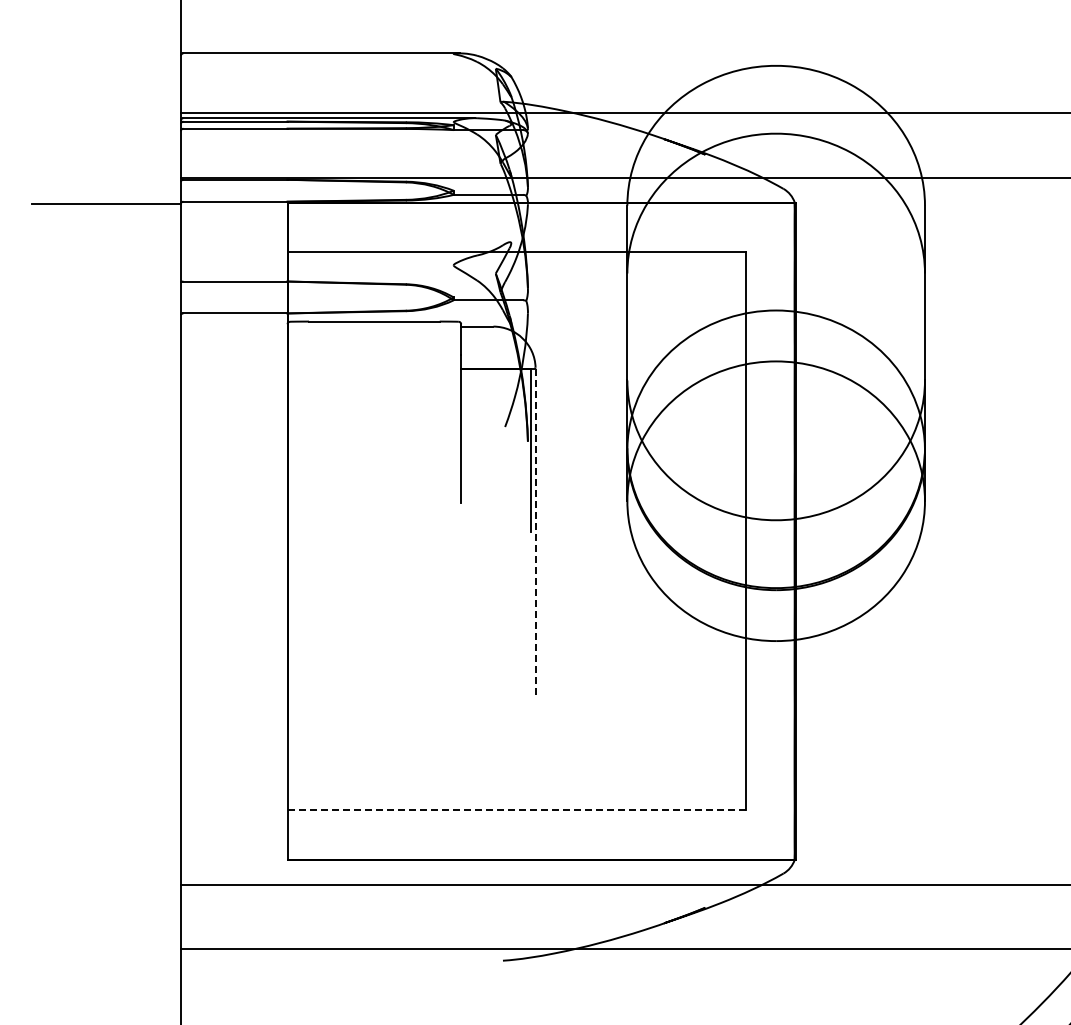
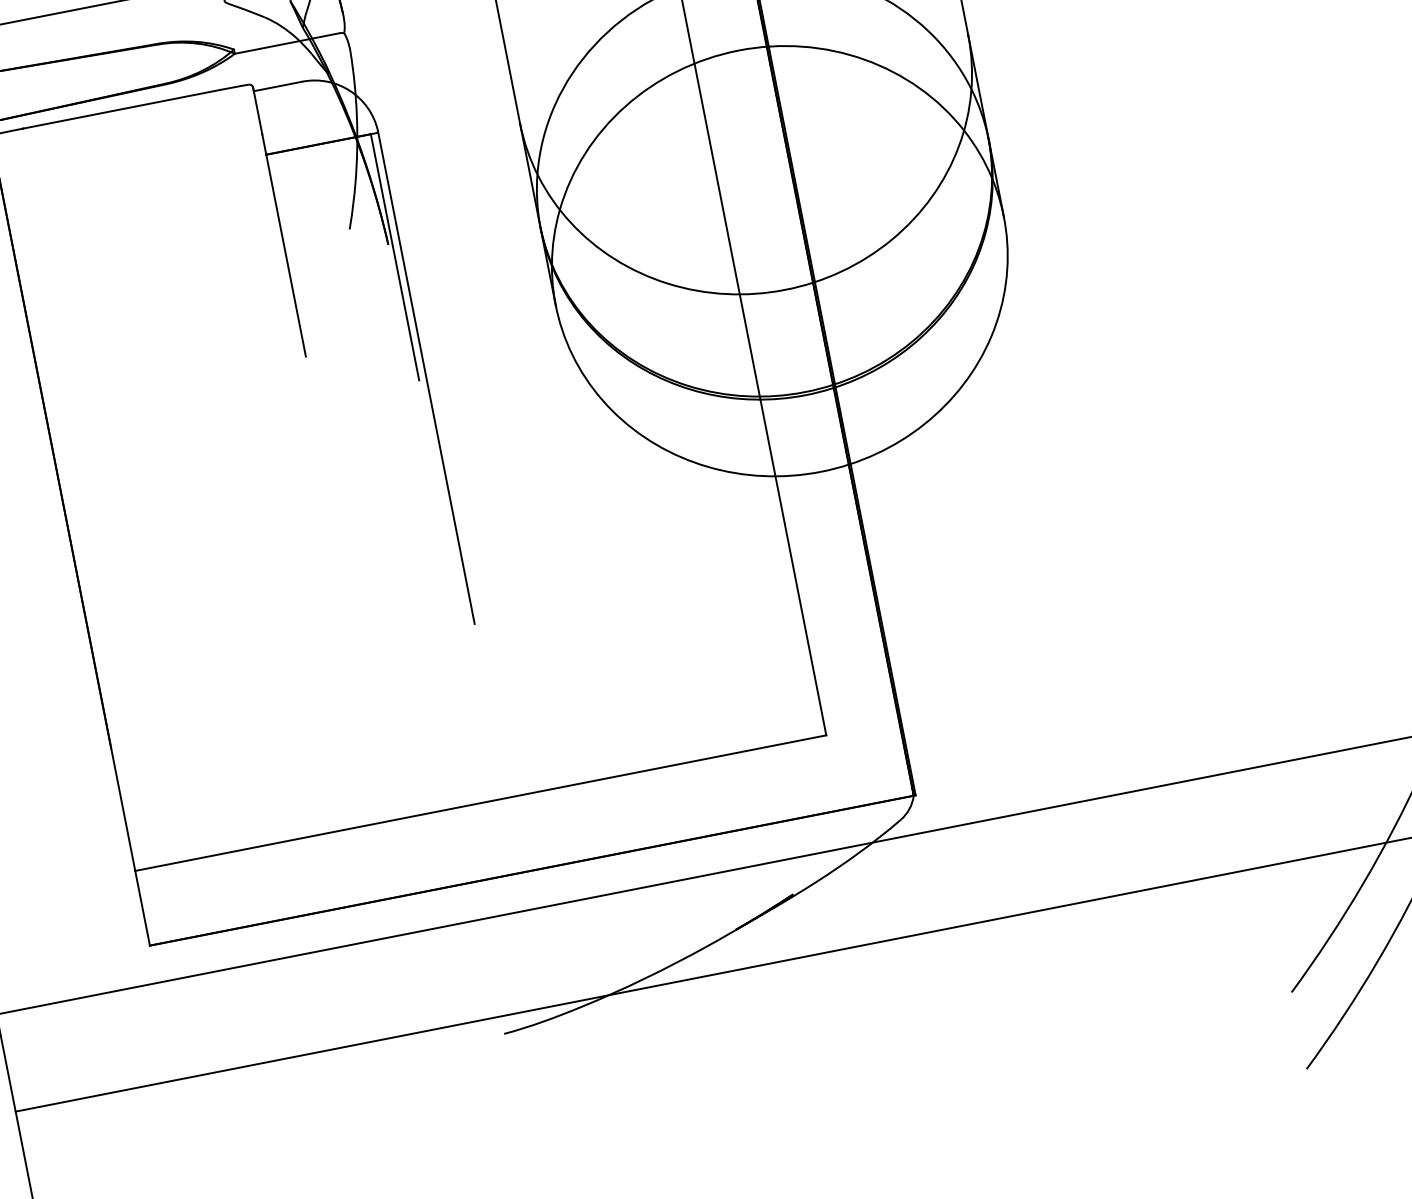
line: (535, 531) -> (426, 377), dashed -> solid
line: (517, 810) -> (481, 803), dashed -> solid

